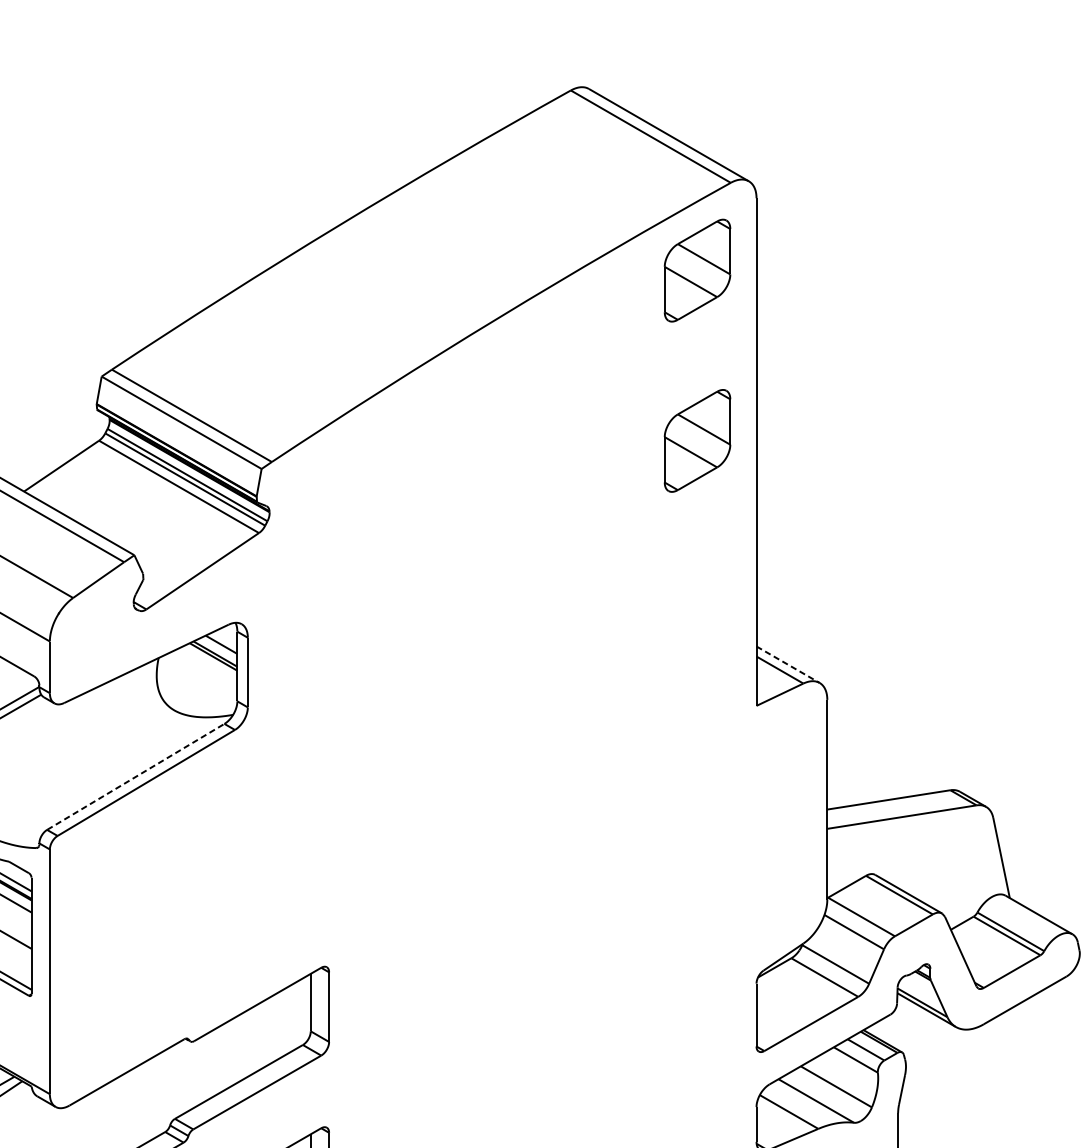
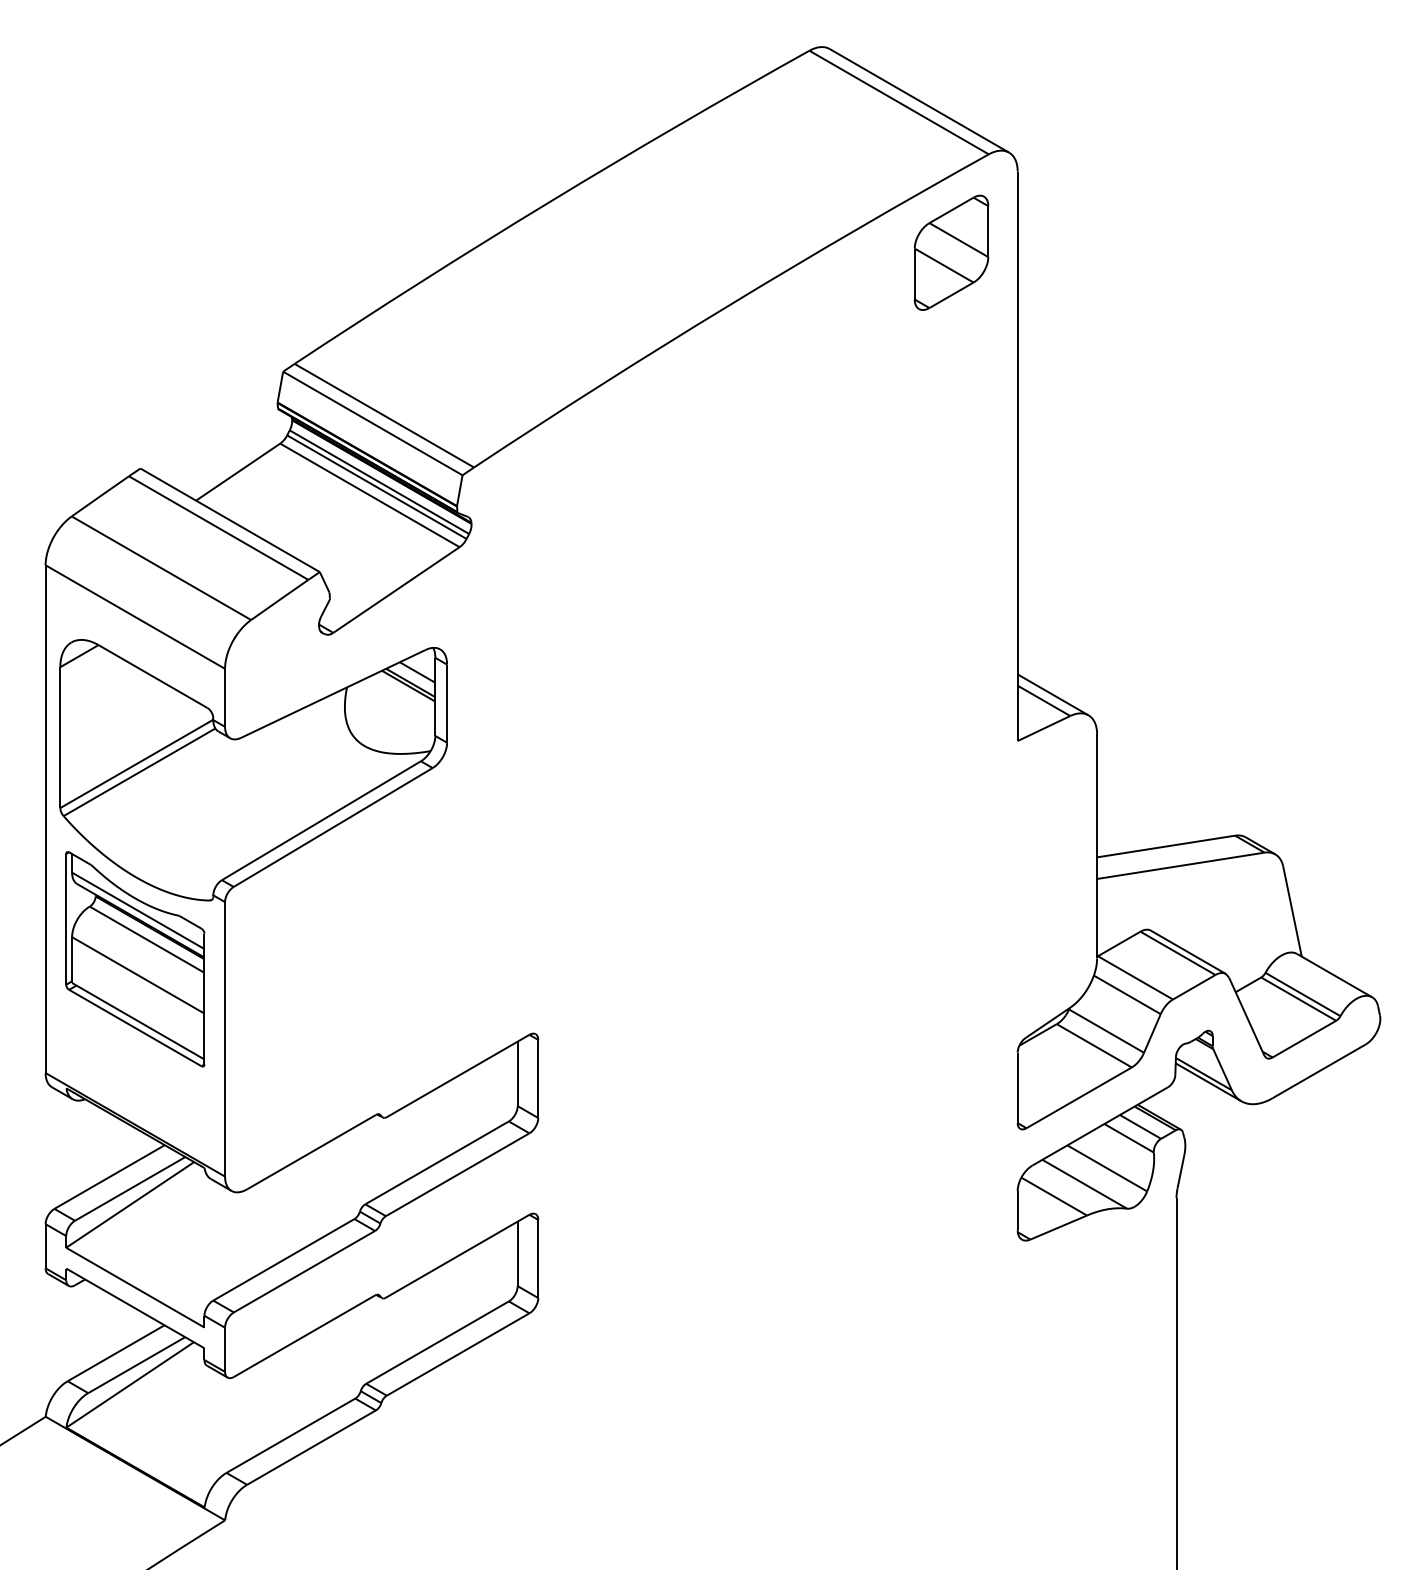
part: (697, 440) -> (951, 443), removed
line: (788, 664) -> (1053, 694), dashed -> solid
line: (135, 776) -> (321, 820), dashed -> solid

